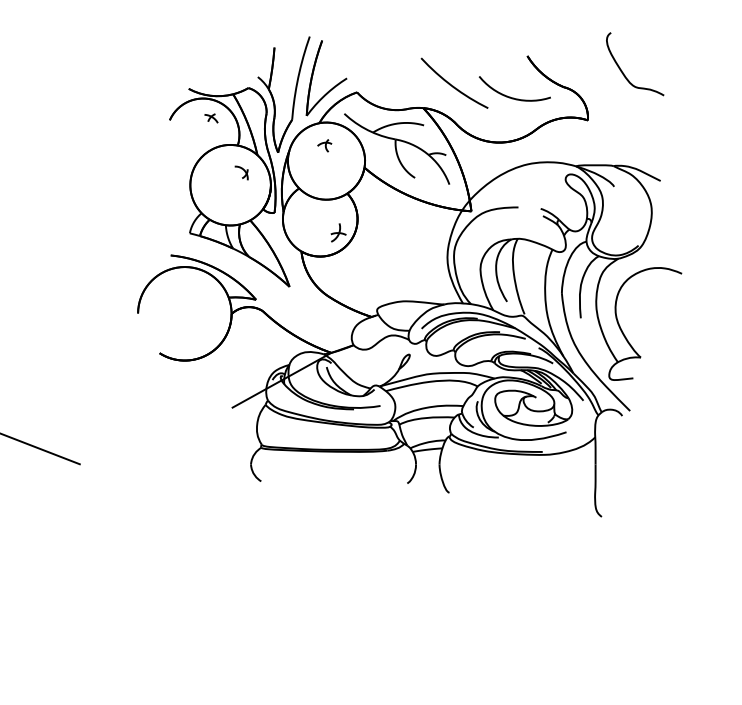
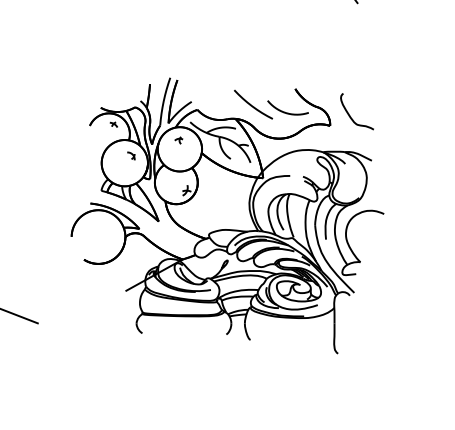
part: (623, 70) -> (350, 115), moved

